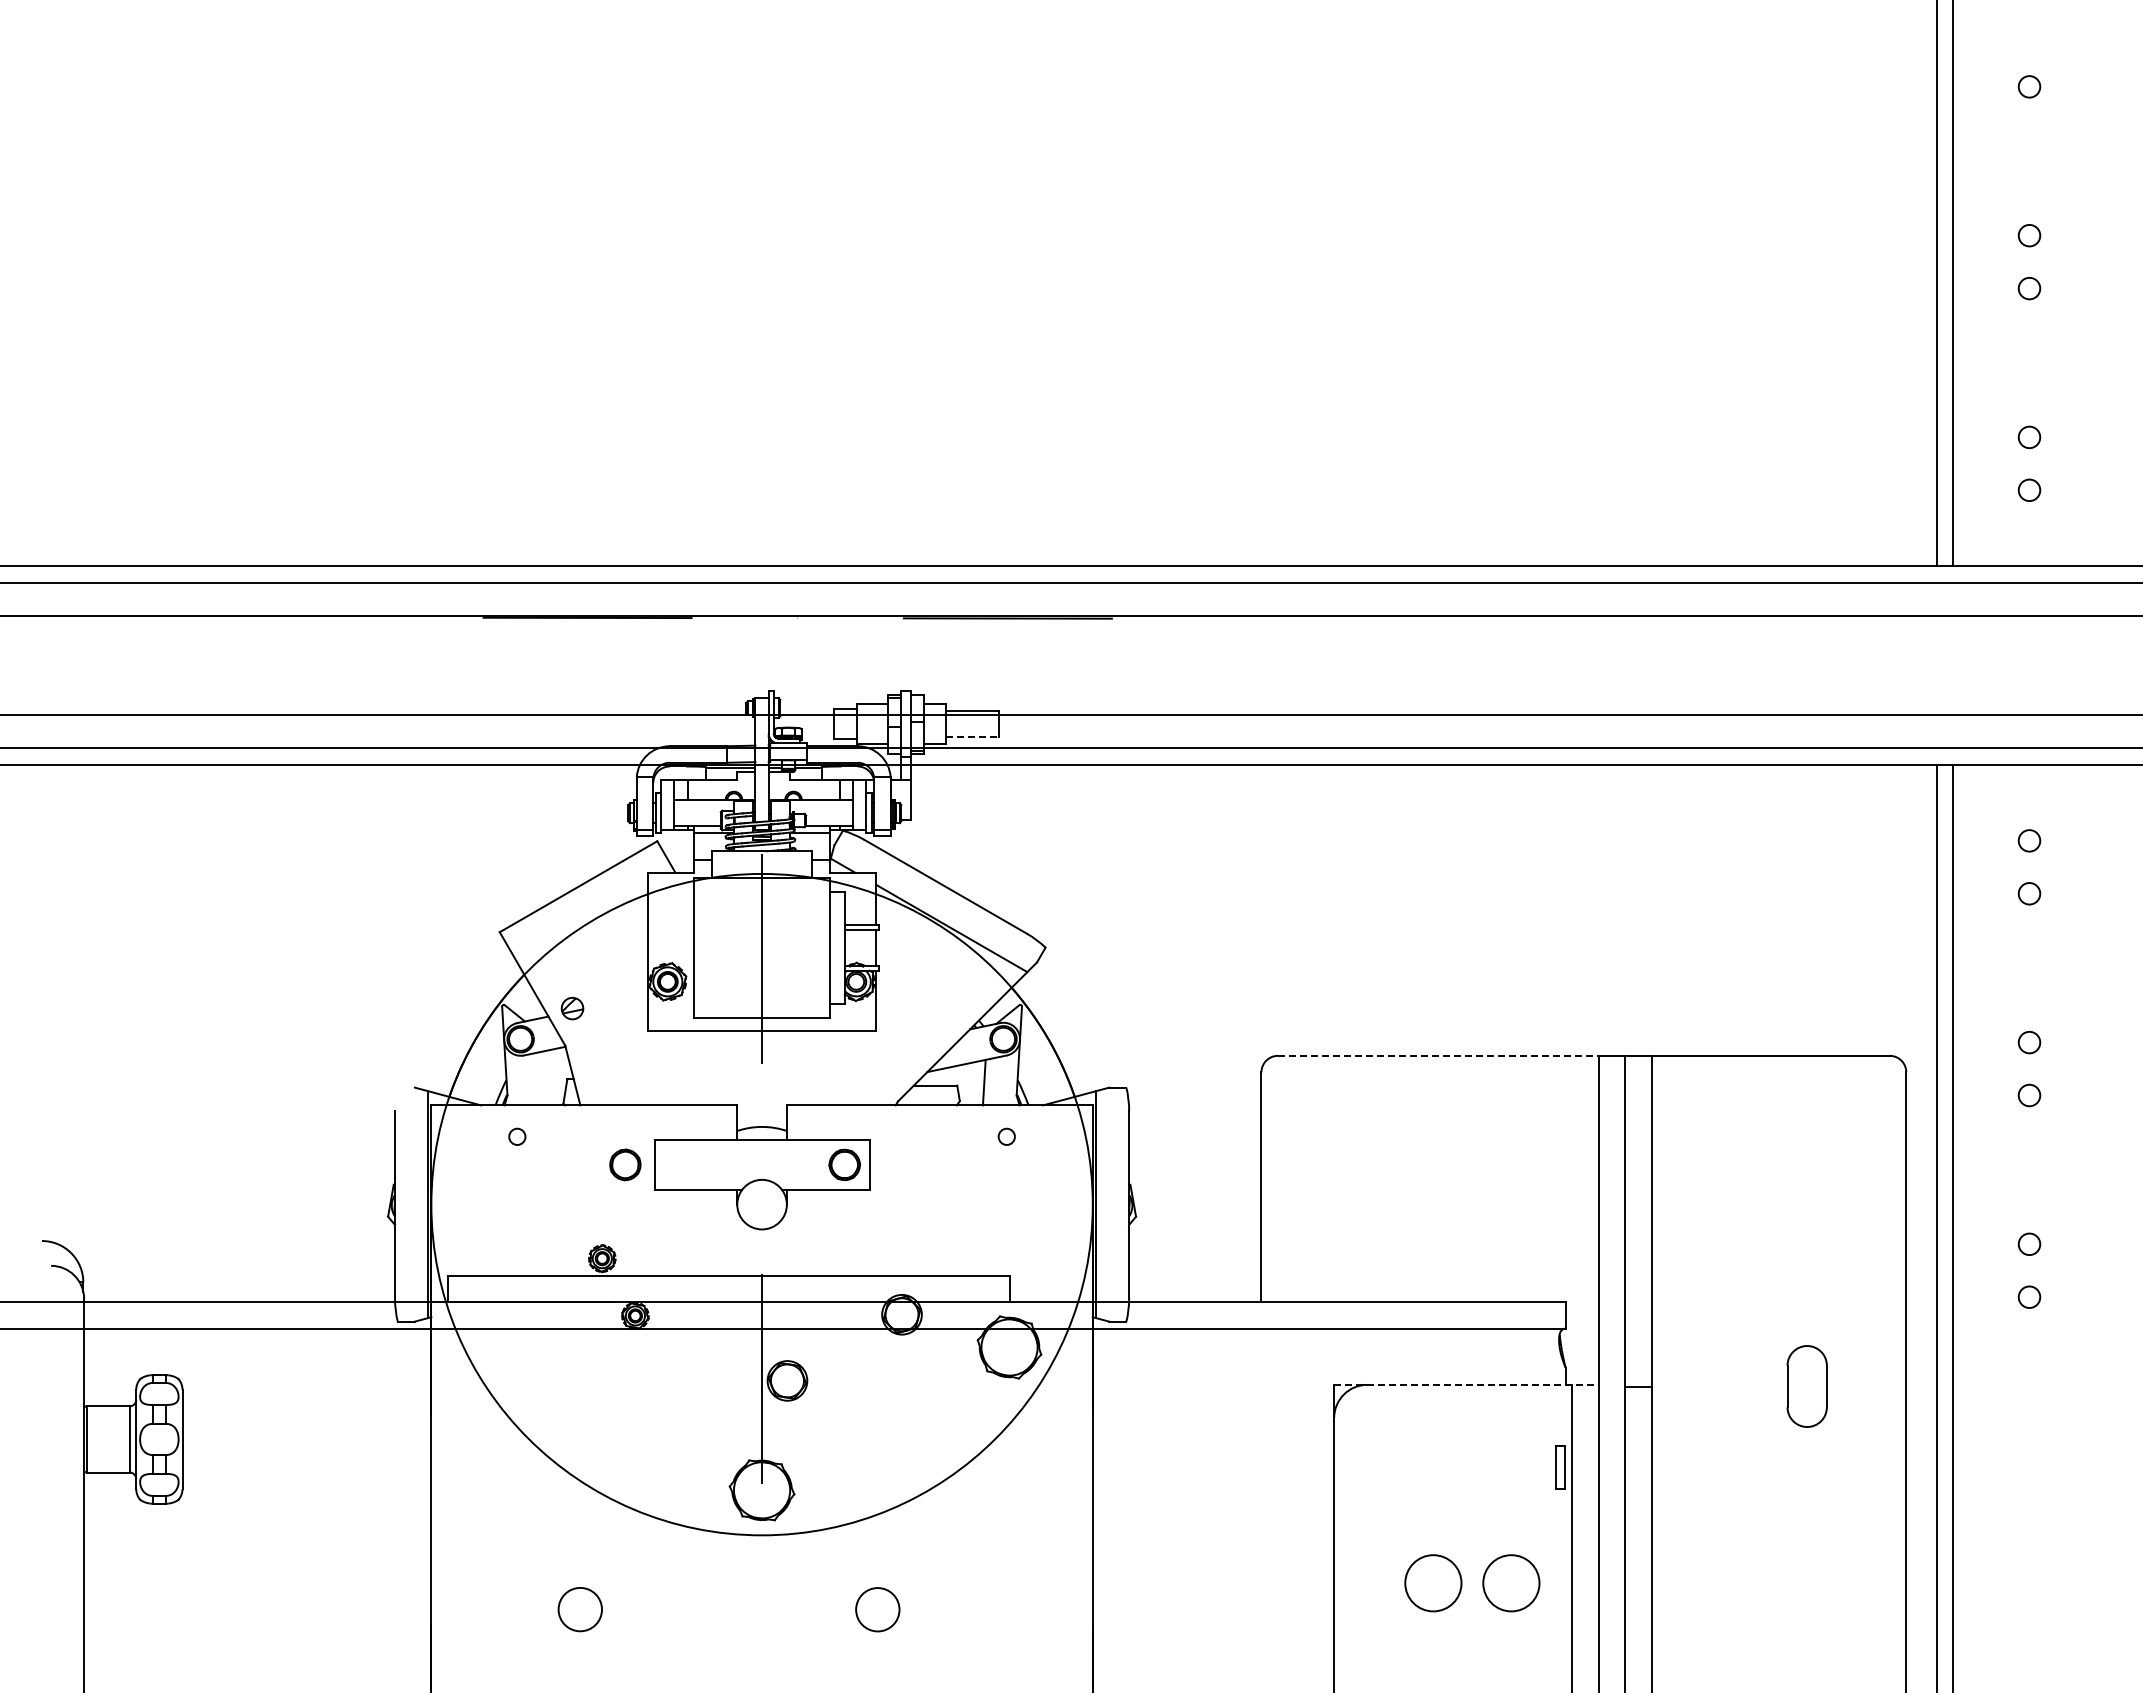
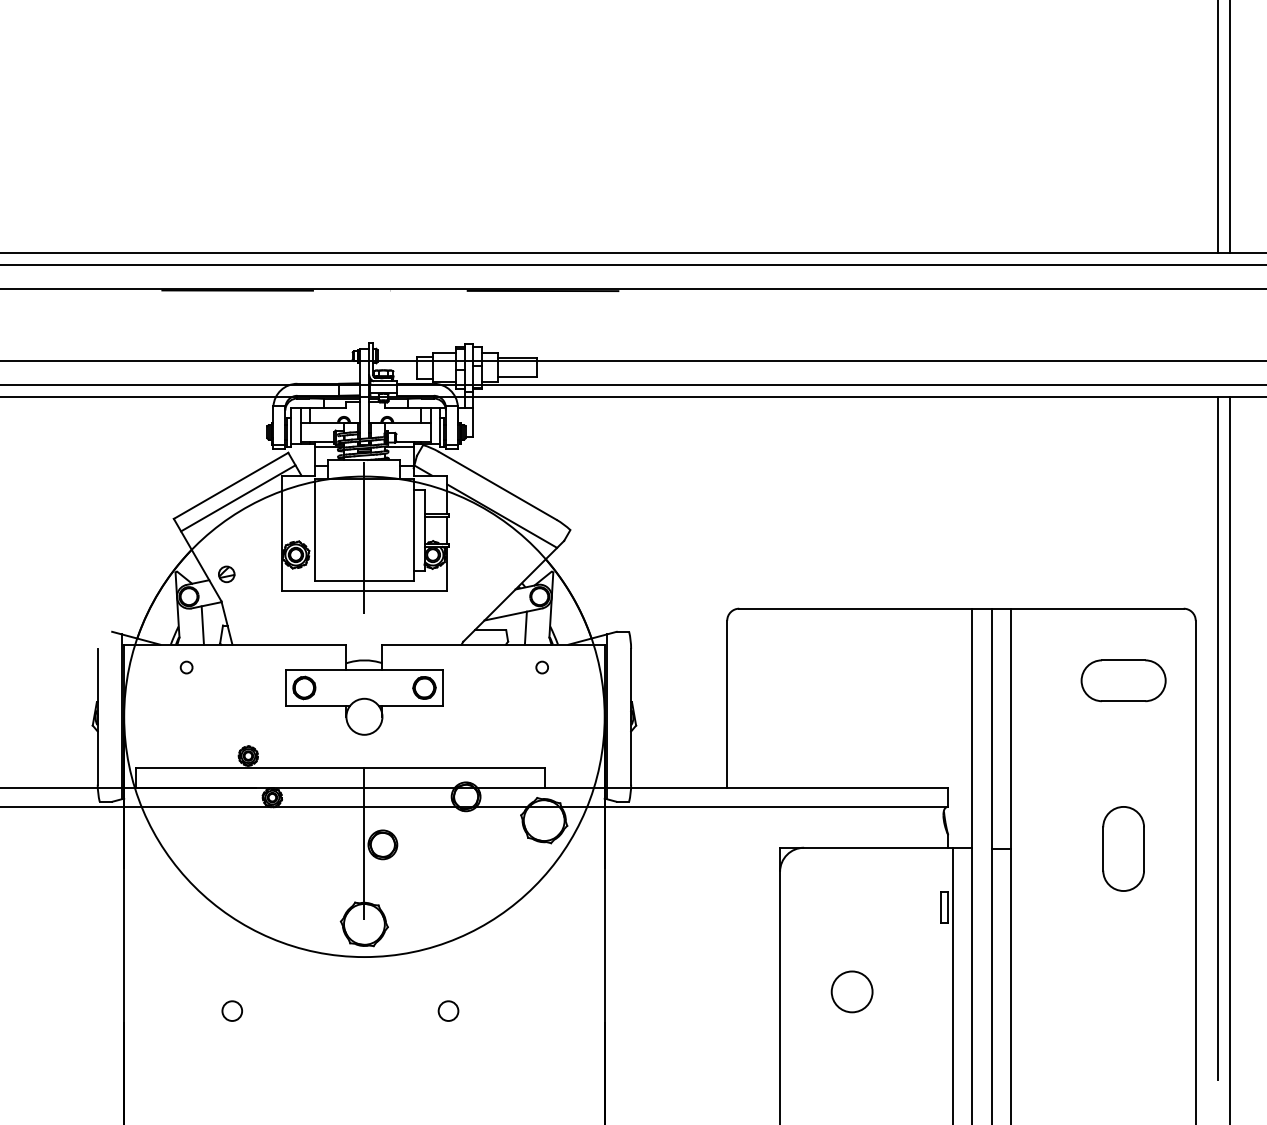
line: (973, 737) -> (518, 377), dashed -> solid
line: (588, 903) -> (238, 498), added
line: (1438, 1055) -> (855, 608), dashed -> solid
line: (539, 1078) -> (202, 625), added
part: (1806, 1154) -> (1123, 680), added
part: (625, 1164) -> (304, 687), moved
line: (1466, 1384) -> (876, 847), dashed -> solid
part: (1807, 1386) -> (1123, 848), size x1.43
circle: (1511, 1583) -> (908, 992), removed
circle: (579, 1609) -> (231, 1010), size x0.62
circle: (877, 1609) -> (448, 1010), size x0.62

